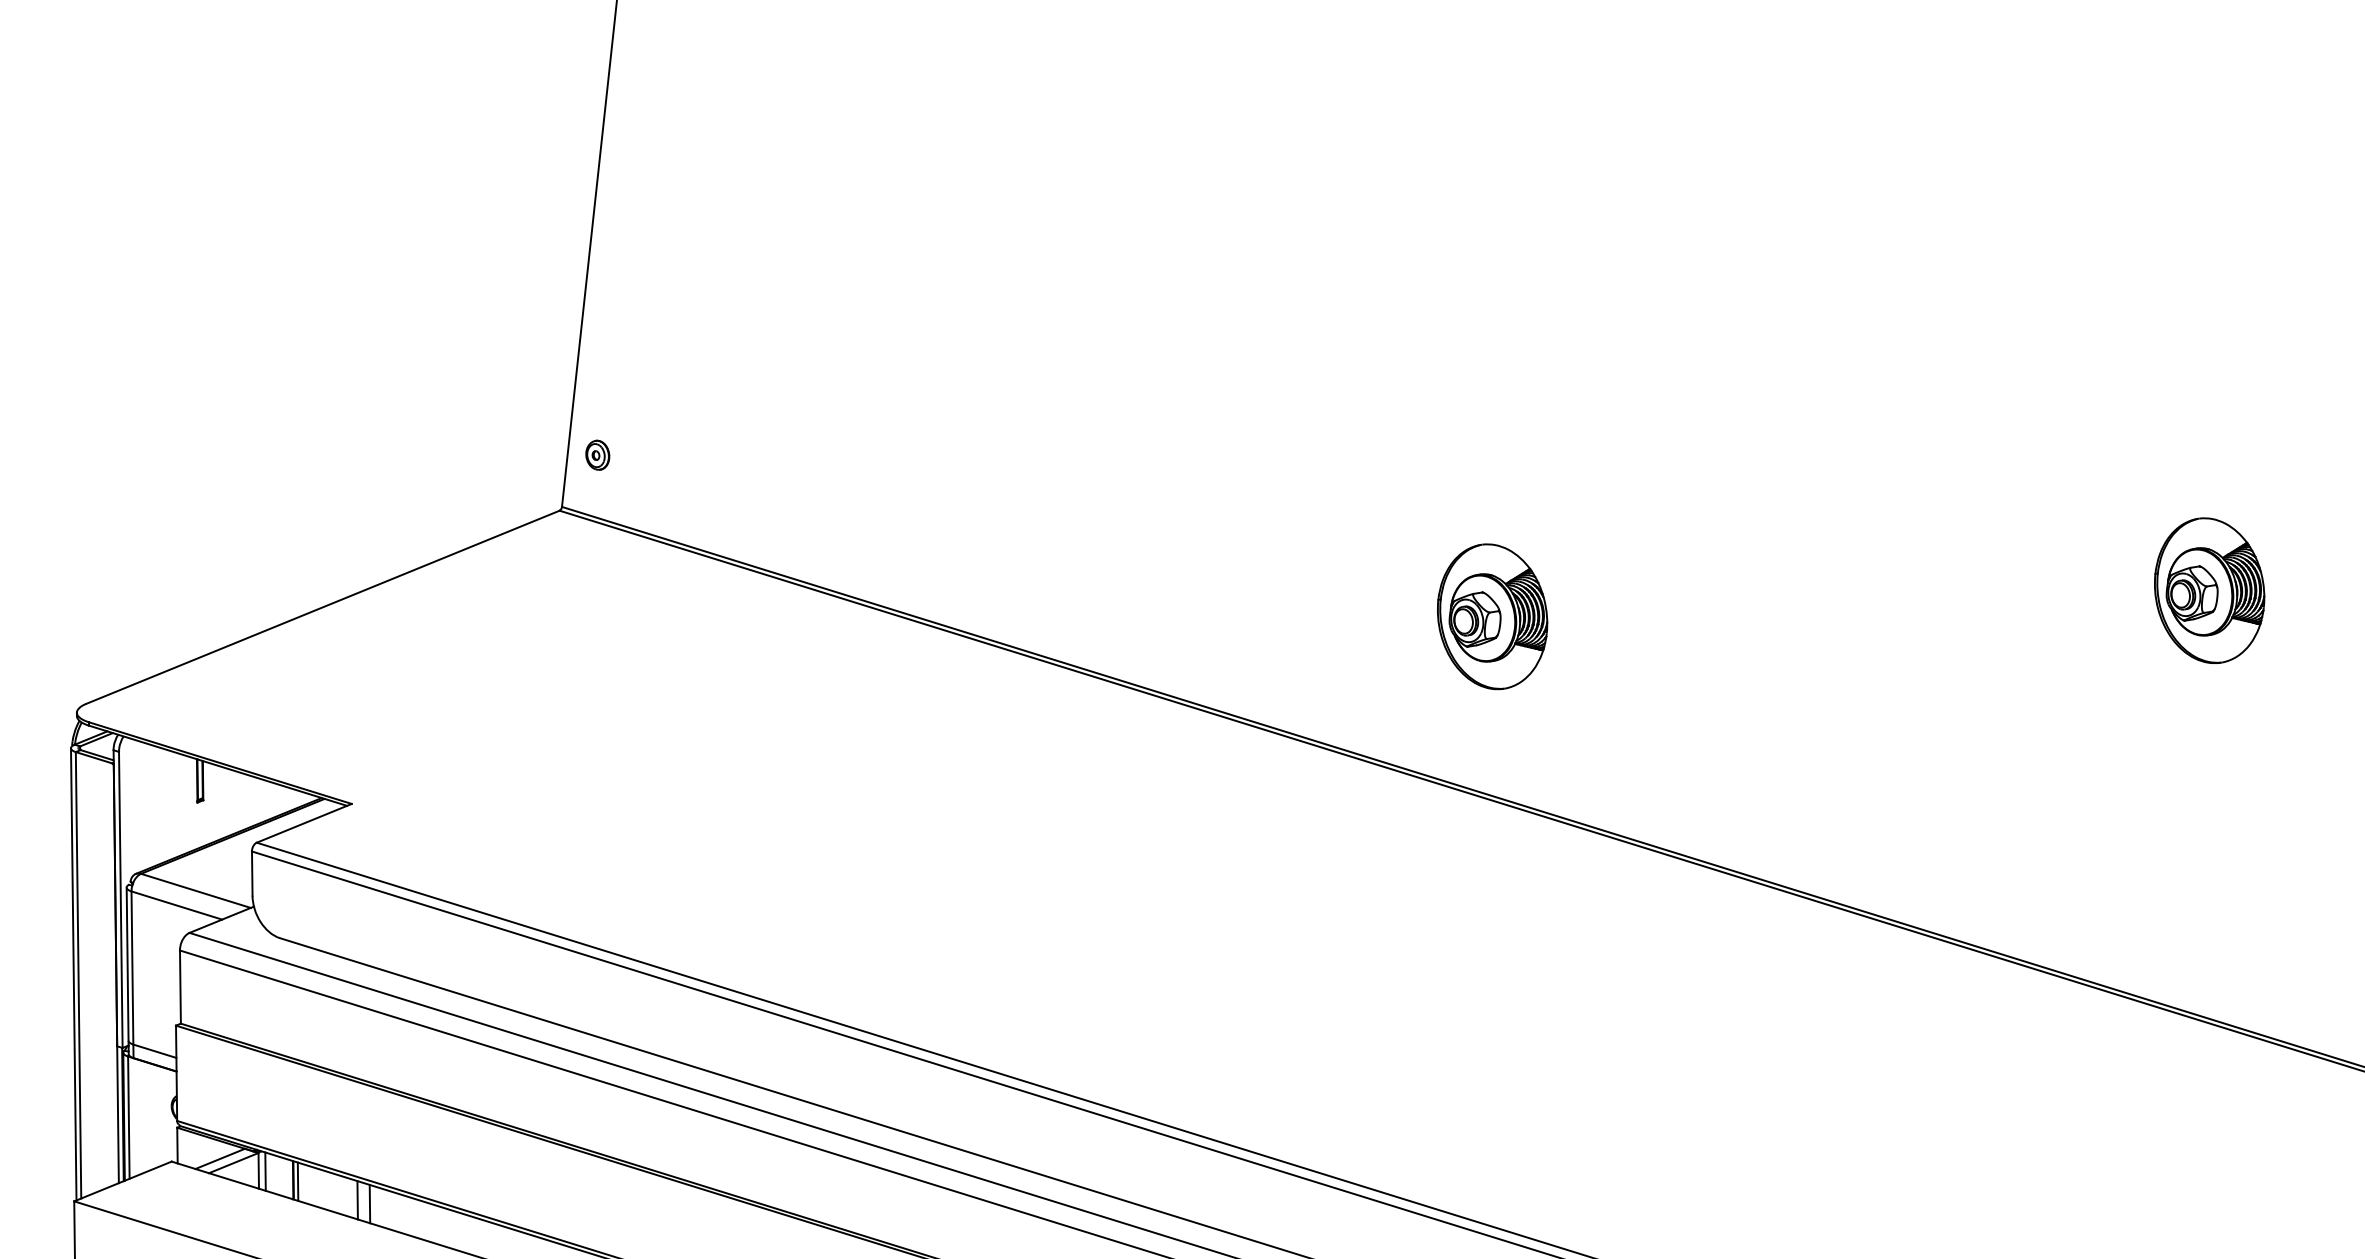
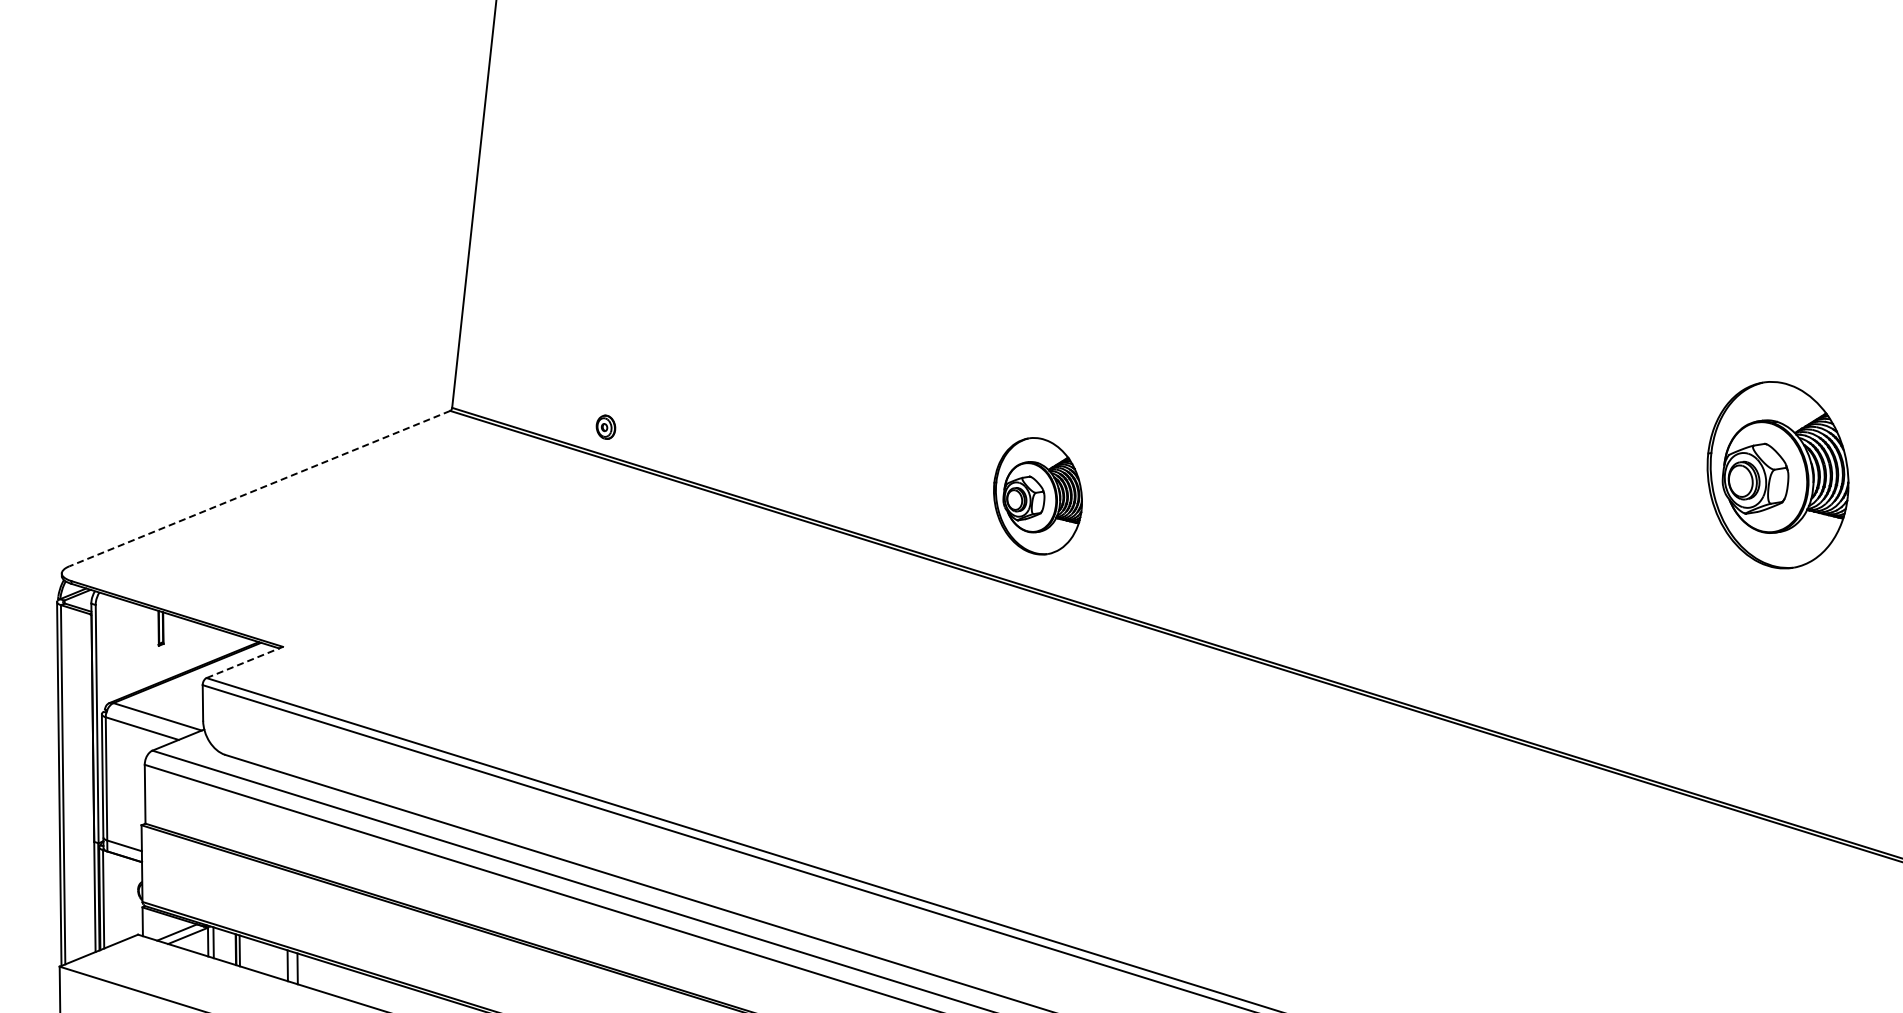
part: (597, 454) -> (605, 426), moved
part: (2208, 590) -> (1777, 475), size x1.6
line: (322, 607) -> (259, 488), solid -> dashed
part: (1491, 617) -> (1037, 496), moved
line: (305, 823) -> (245, 662), solid -> dashed

